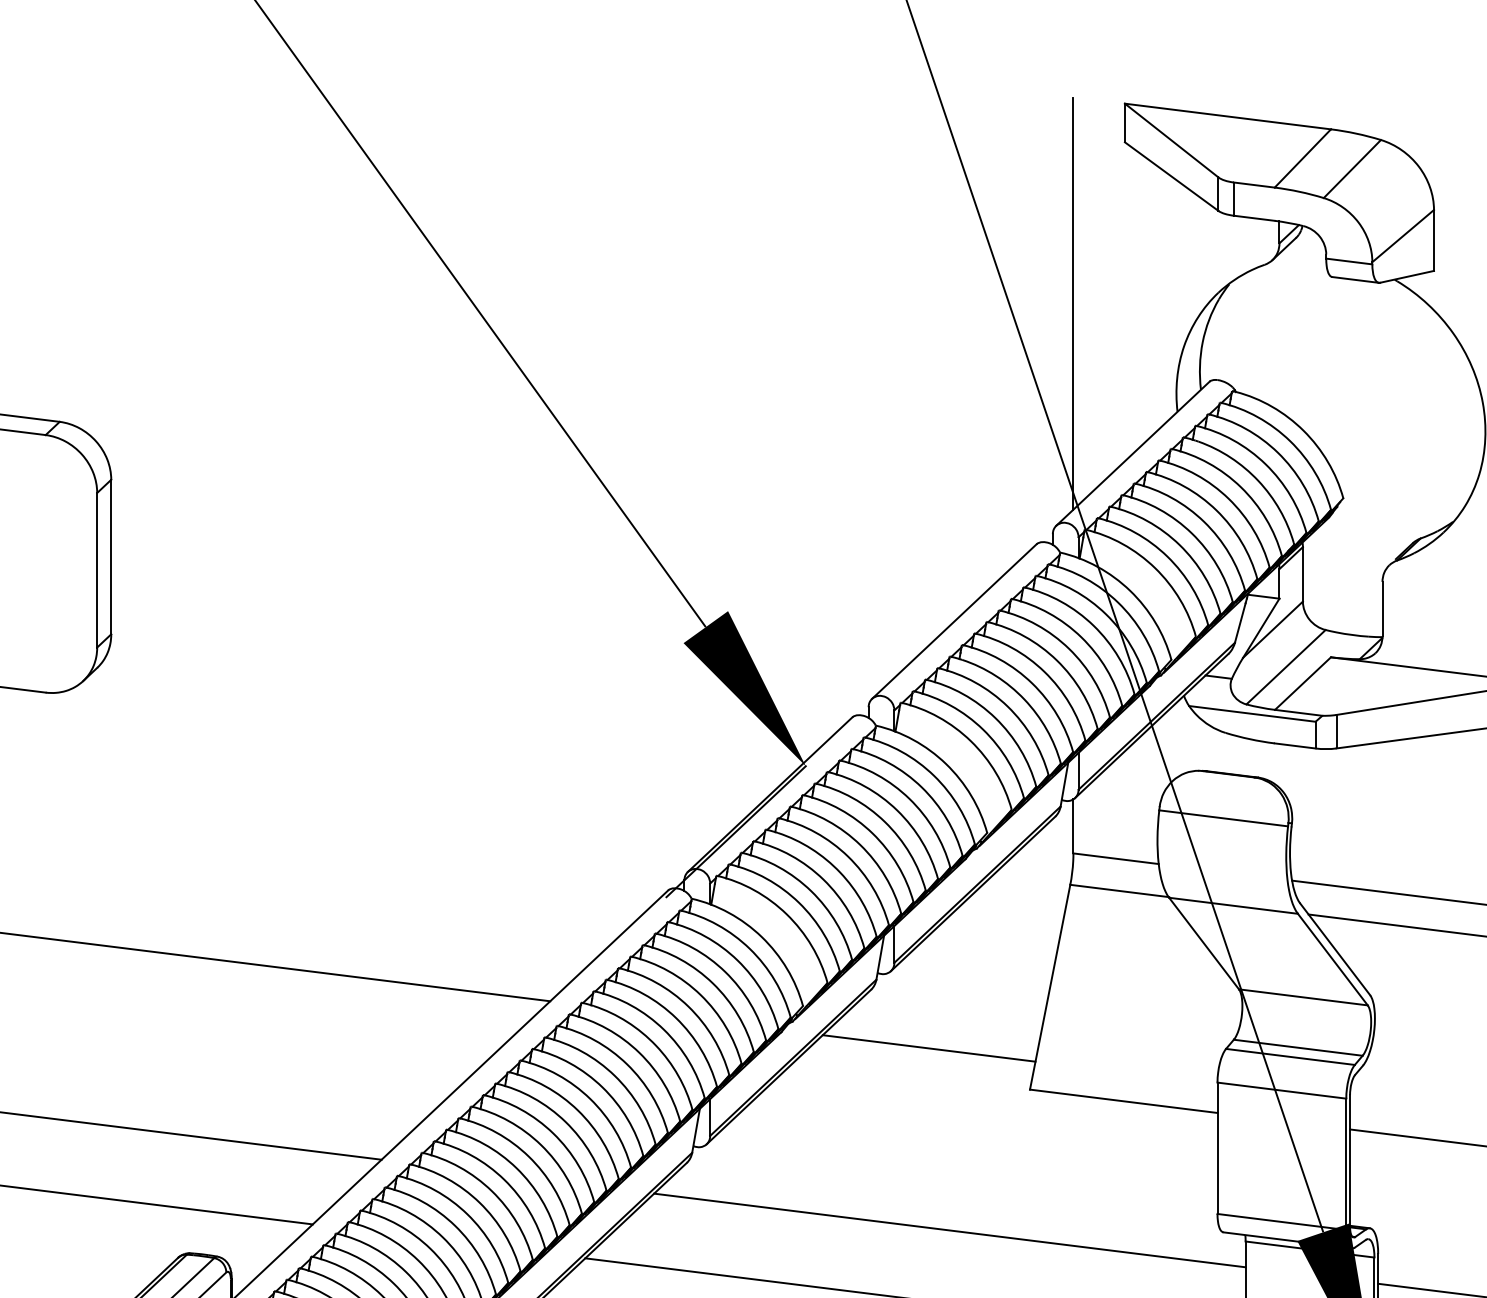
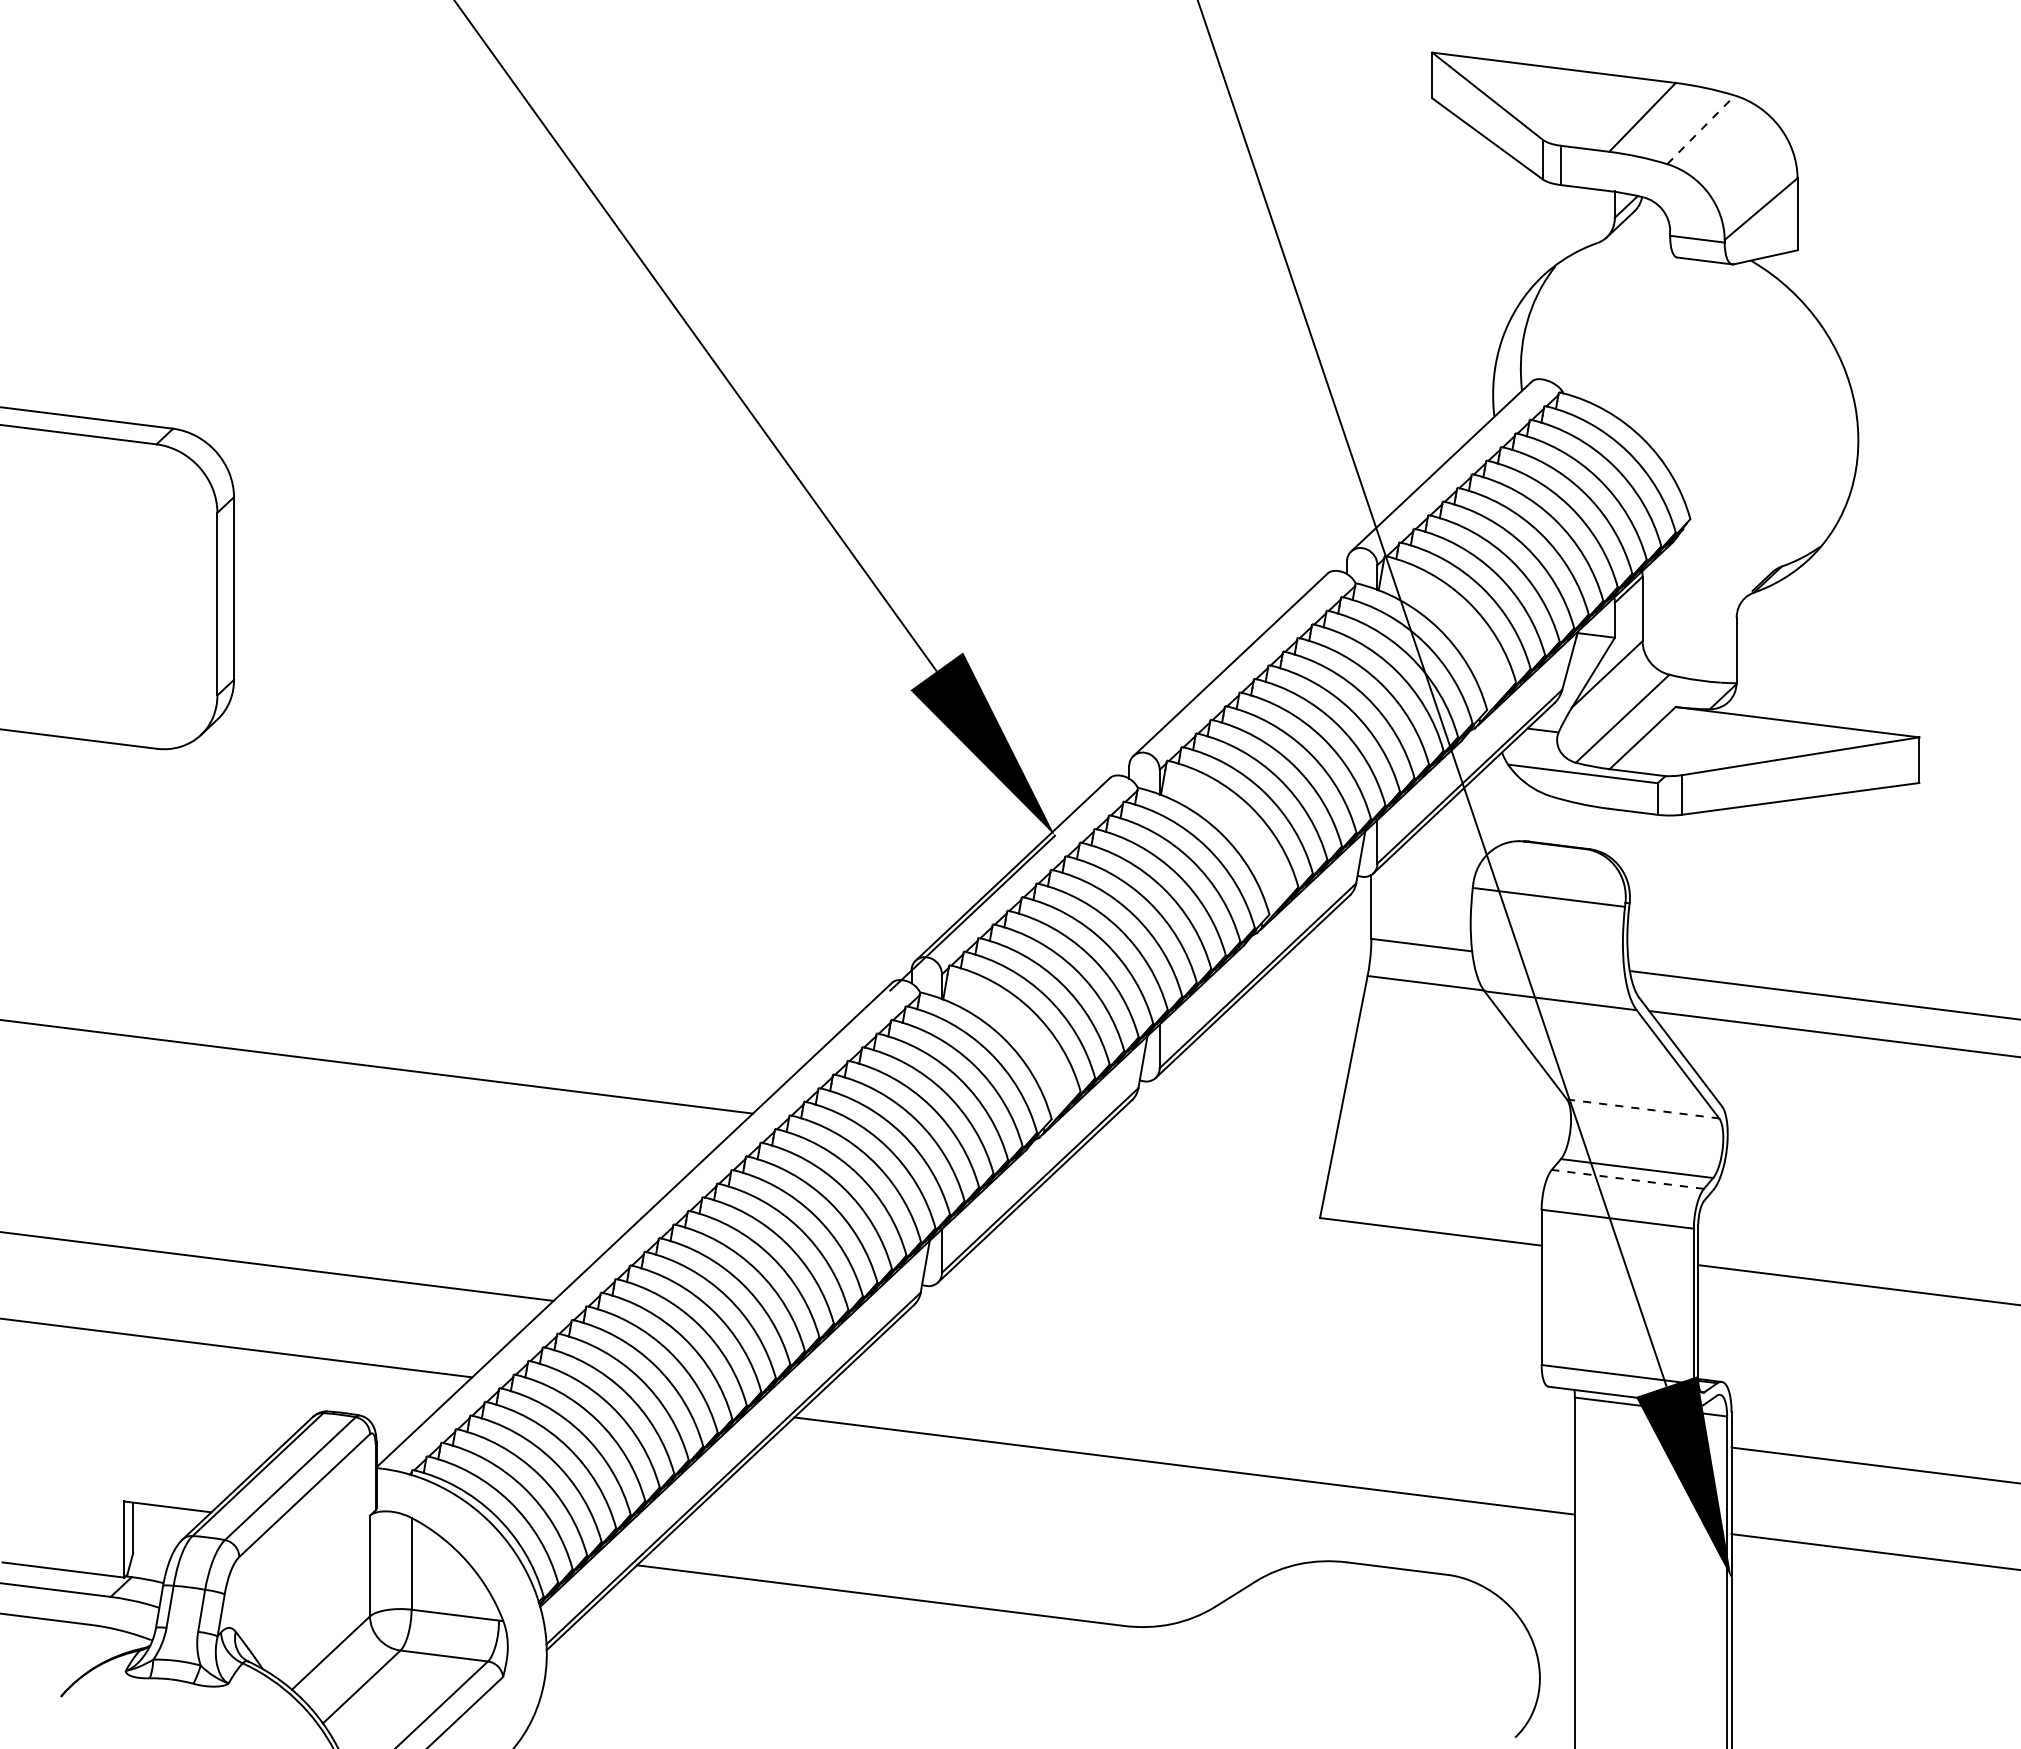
line: (1352, 168) -> (1701, 129), solid -> dashed
line: (1073, 304) -> (1371, 289), removed
line: (1303, 996) -> (1643, 1108), solid -> dashed
line: (928, 1048) -> (1200, 1169), removed
line: (1290, 1057) -> (1627, 1179), solid -> dashed
line: (949, 1230) -> (1224, 1384), removed

